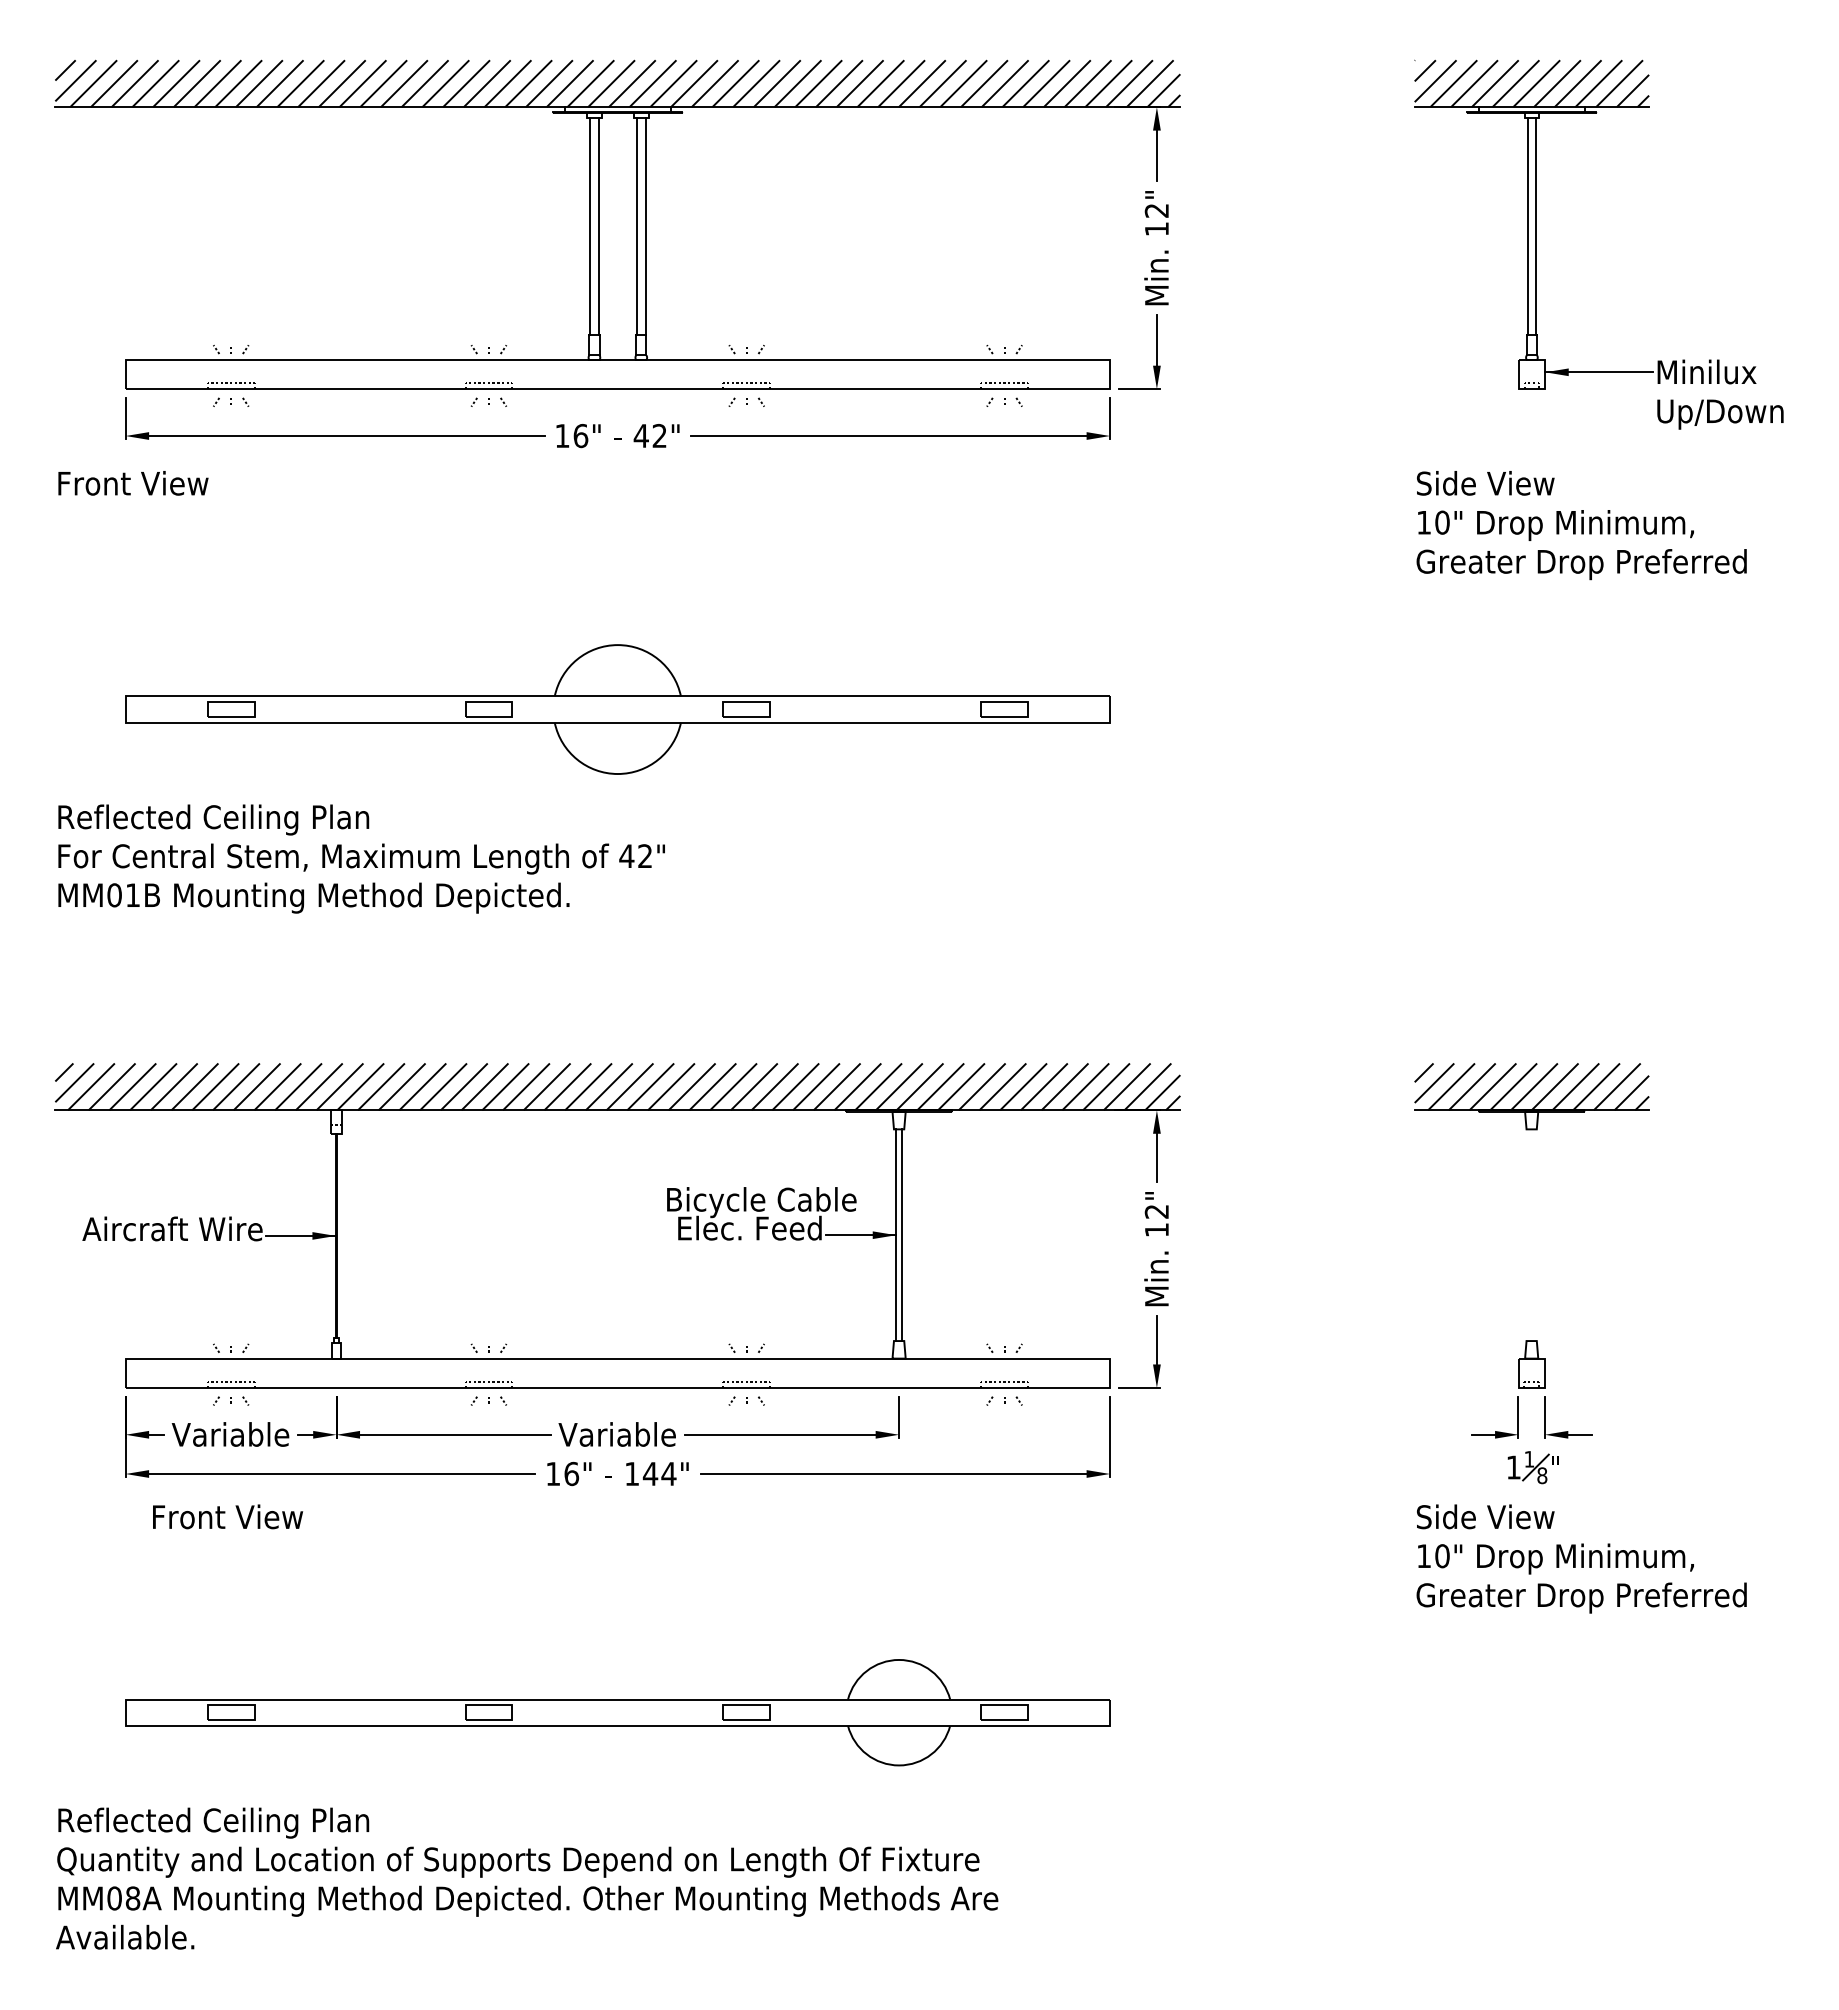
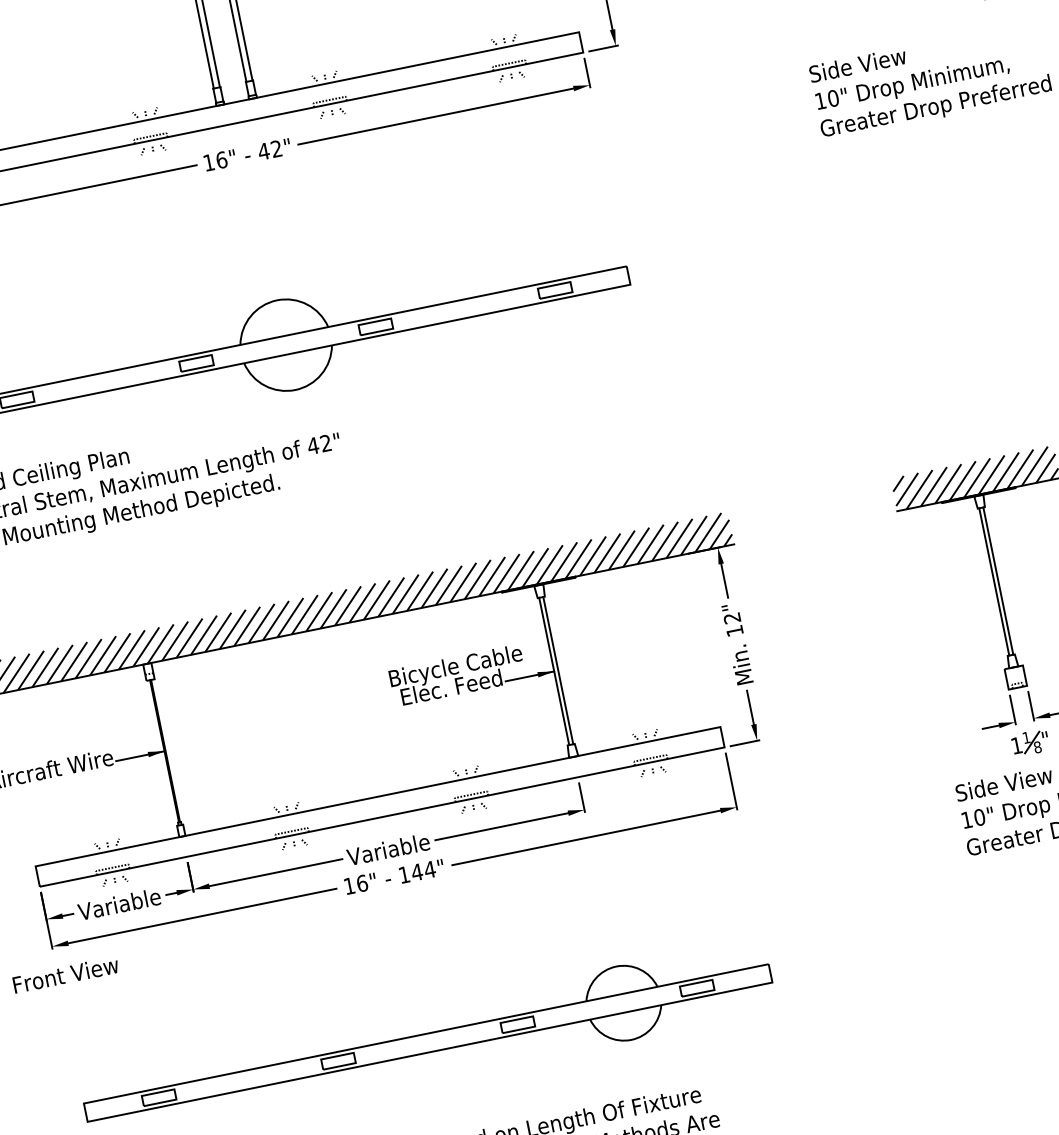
line: (1528, 1235) -> (994, 582), added
line: (1534, 1235) -> (998, 581), added
text: (228, 1516) -> (66, 974), moved

